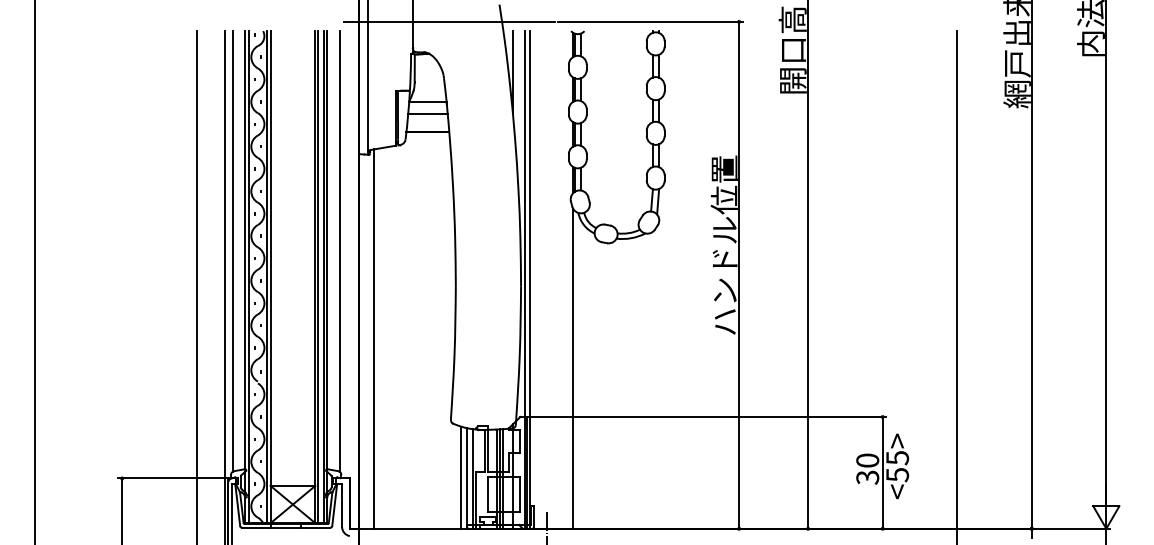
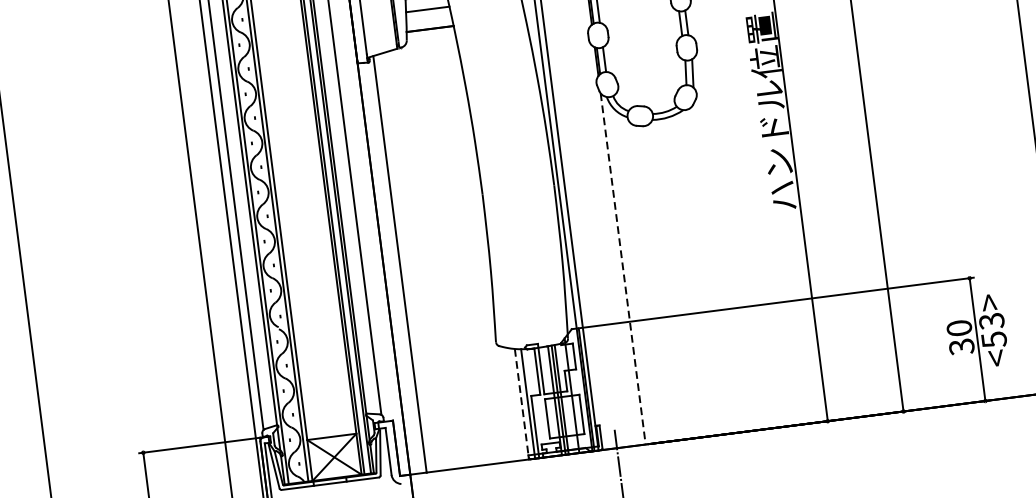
line: (573, 368) -> (623, 268), solid -> dashed
text: (897, 457) -> (991, 320), <55> -> <53>
line: (461, 477) -> (515, 403), removed
line: (467, 478) -> (522, 404), solid -> dashed

